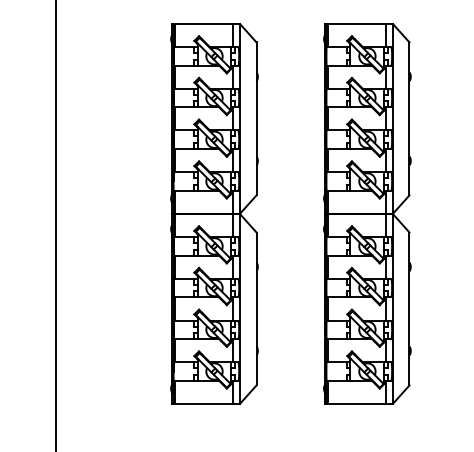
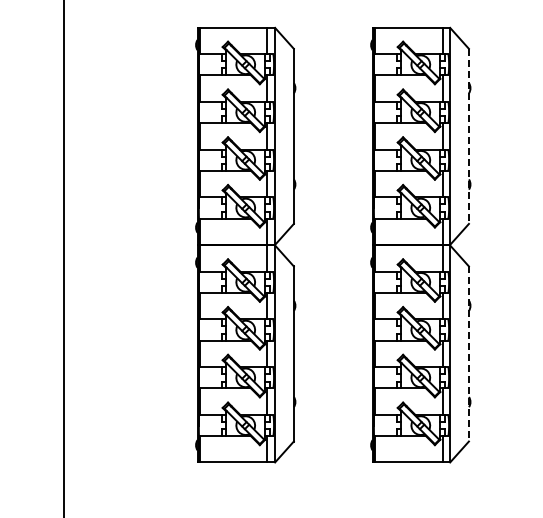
line: (409, 118) -> (468, 136), solid -> dashed
line: (409, 308) -> (468, 353), solid -> dashed

